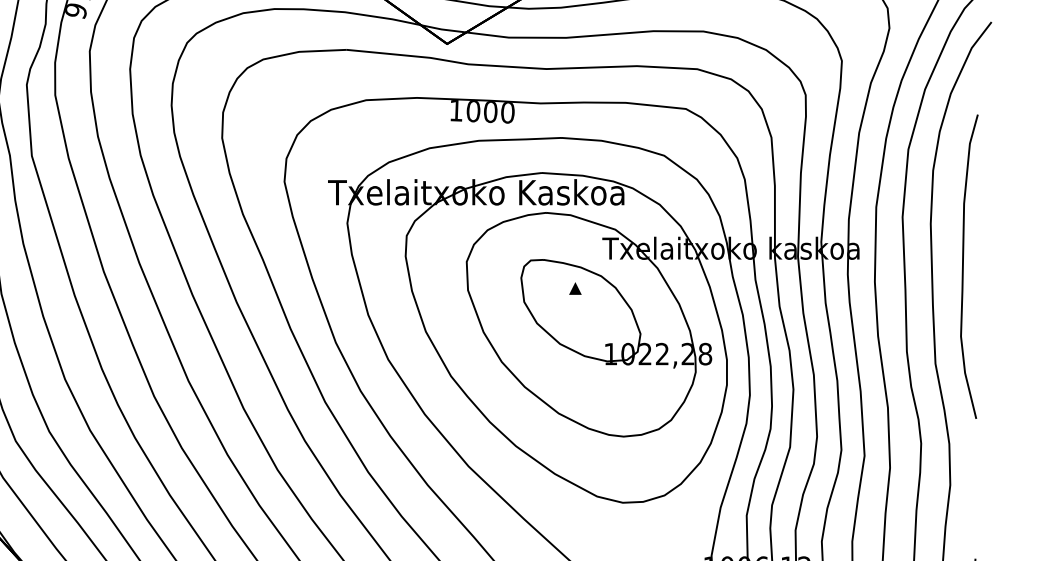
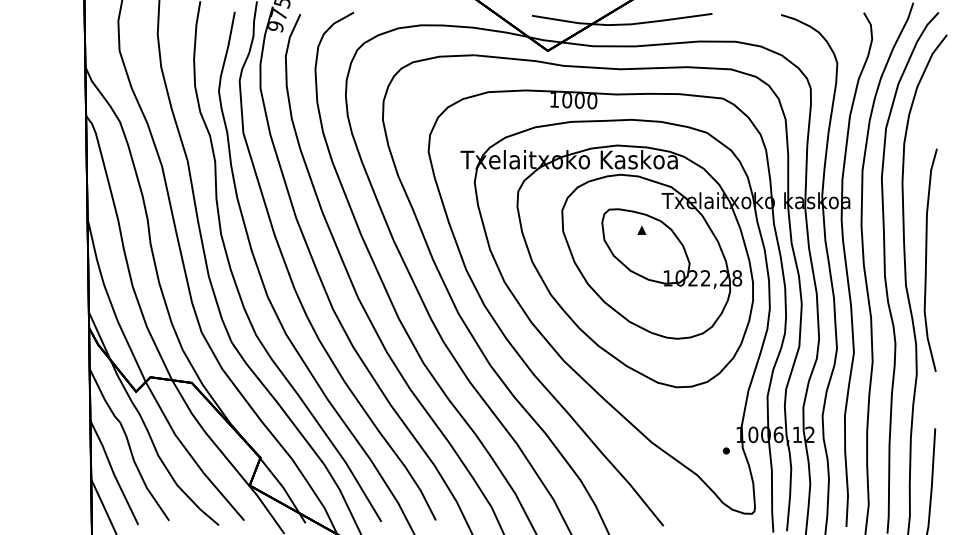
curve: (963, 265) -> (926, 259), moved

